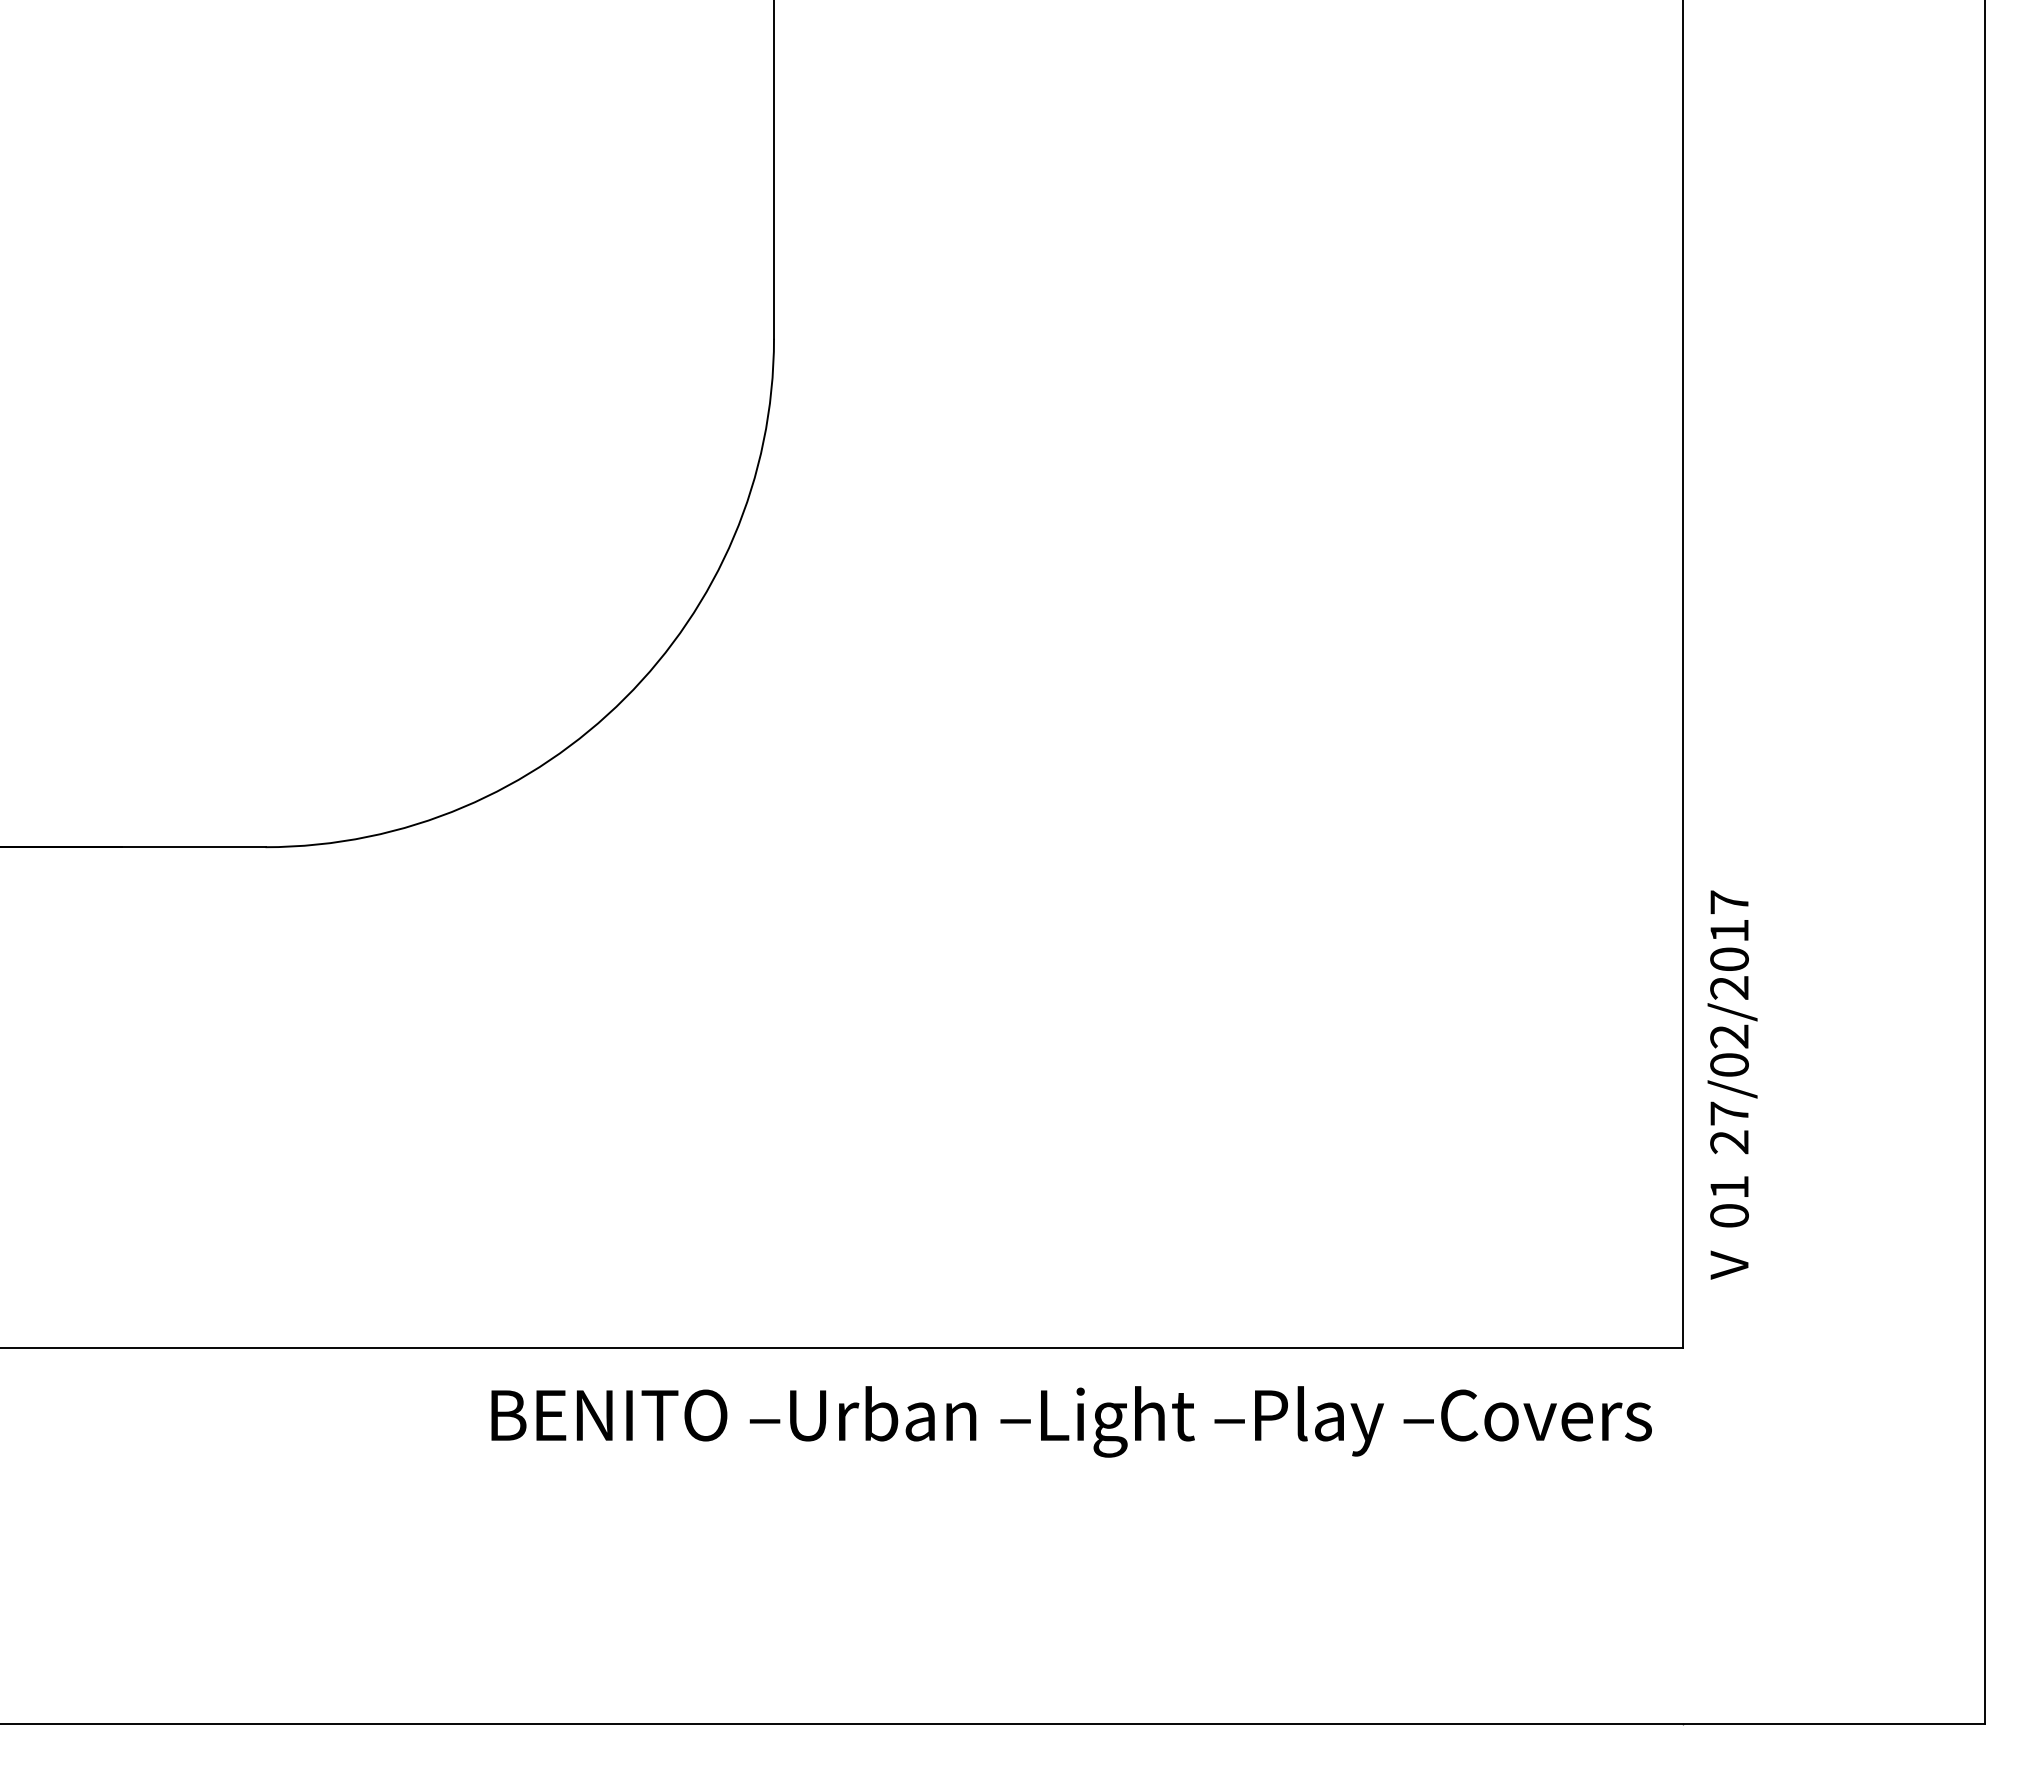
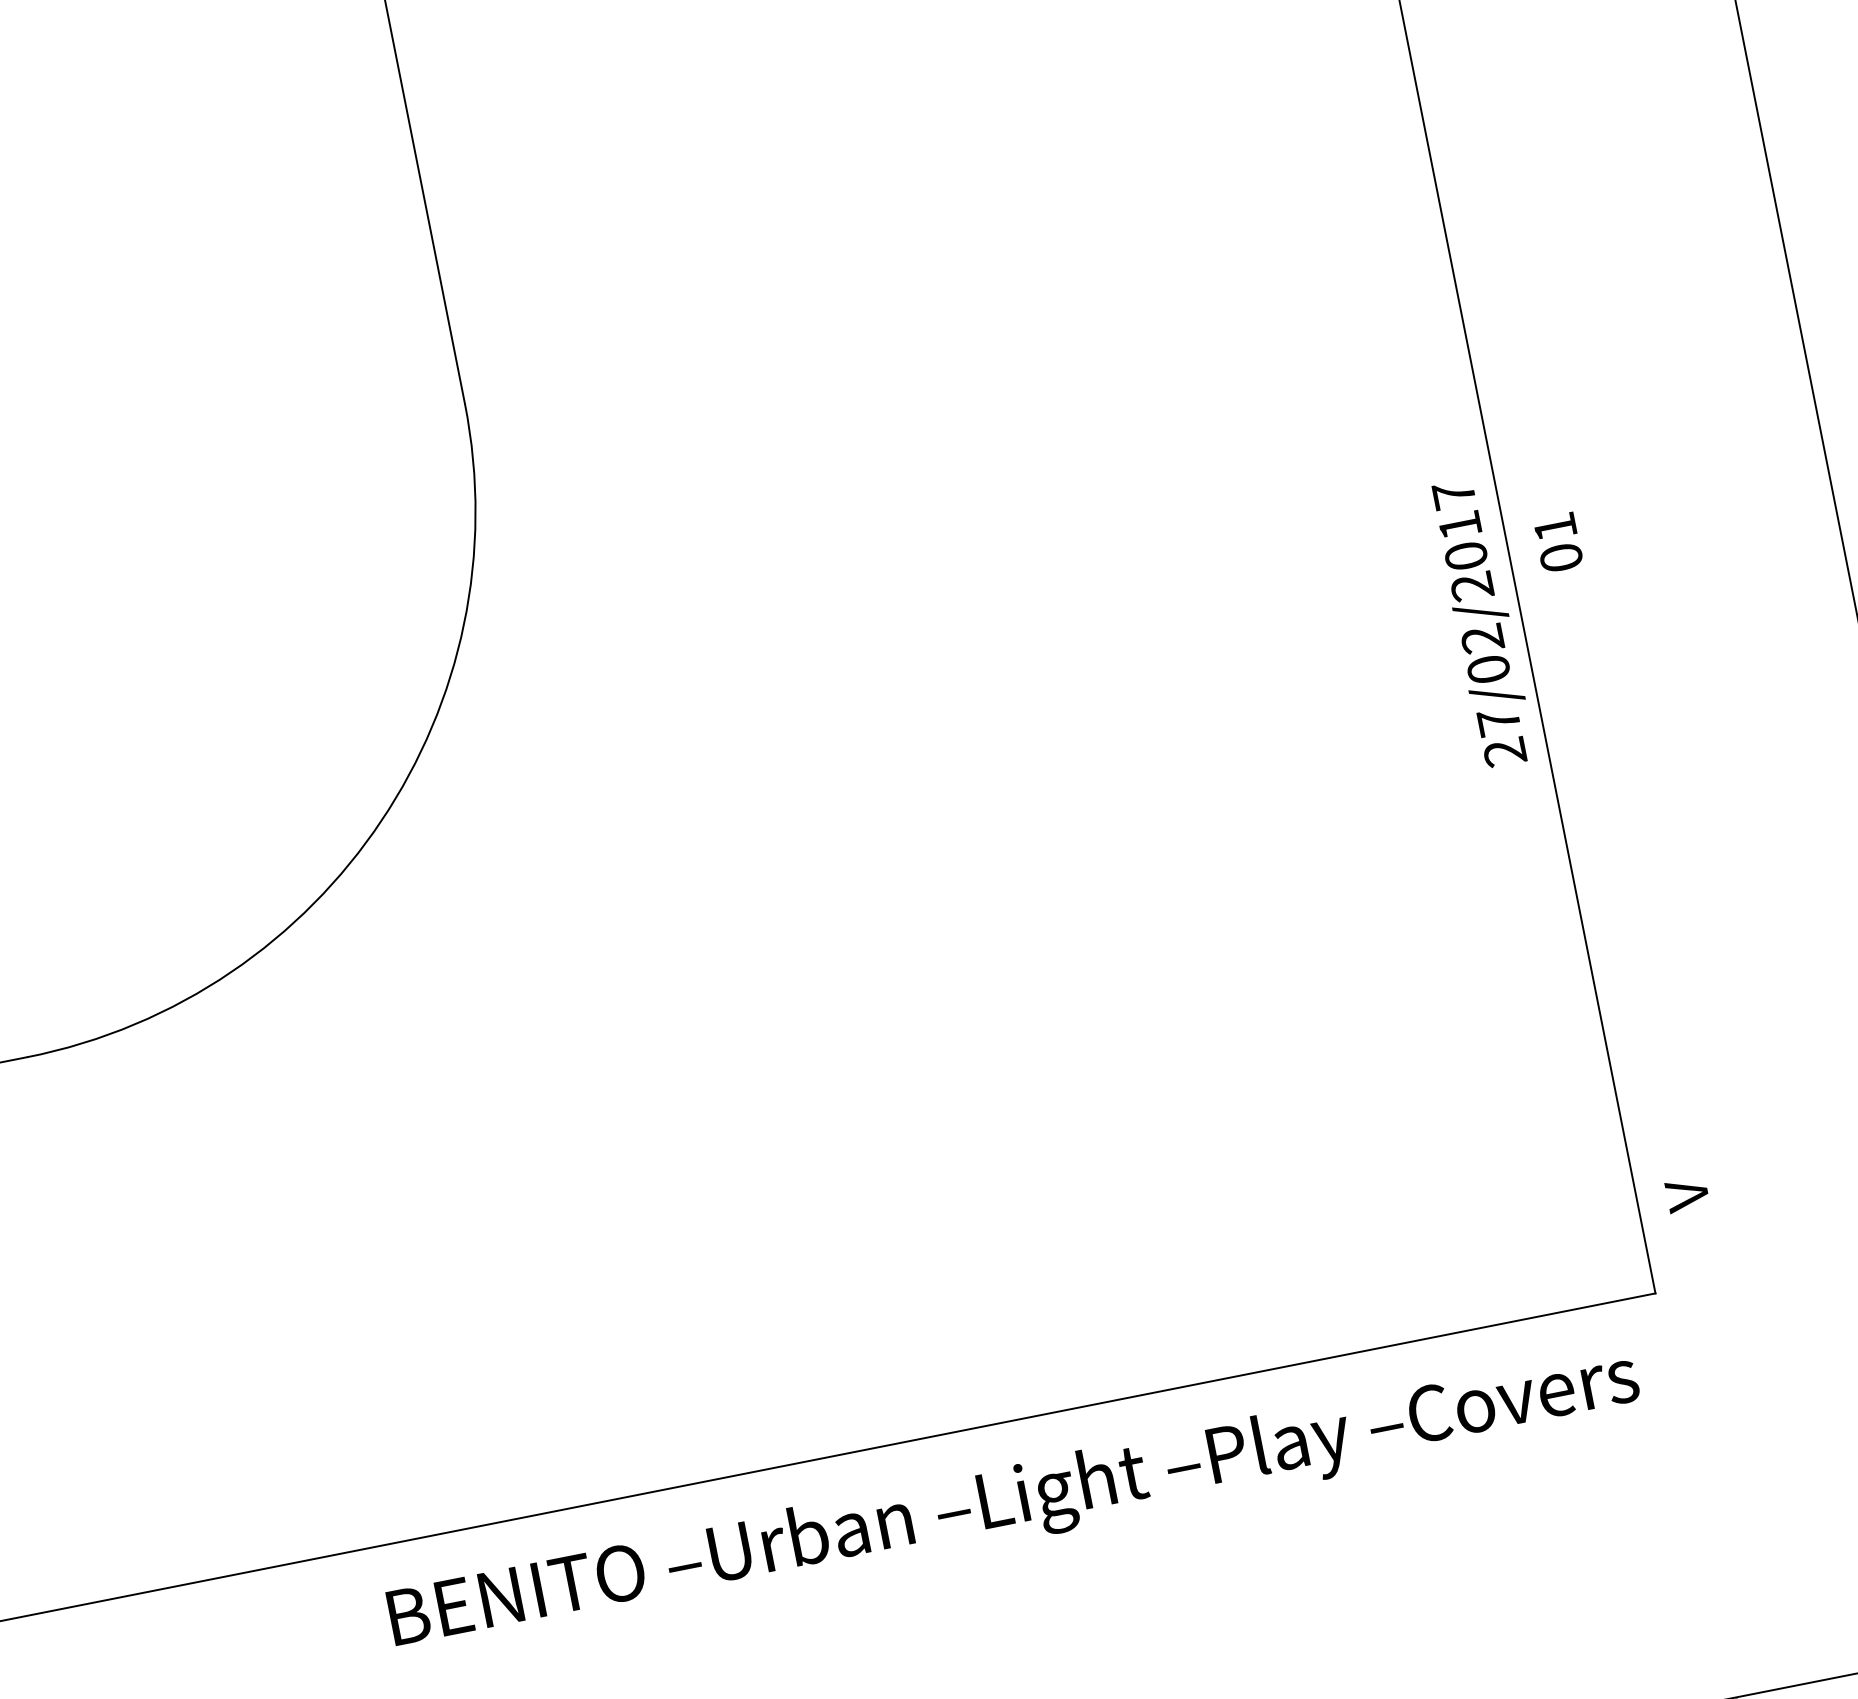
text: (1732, 1022) -> (1482, 623), moved
text: (1729, 1201) -> (1558, 542), moved

